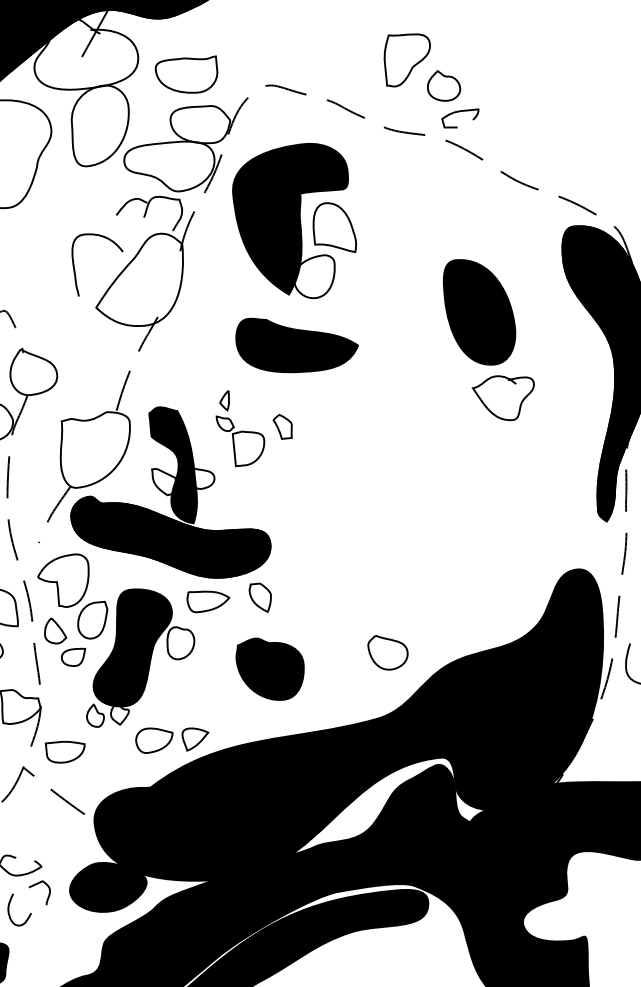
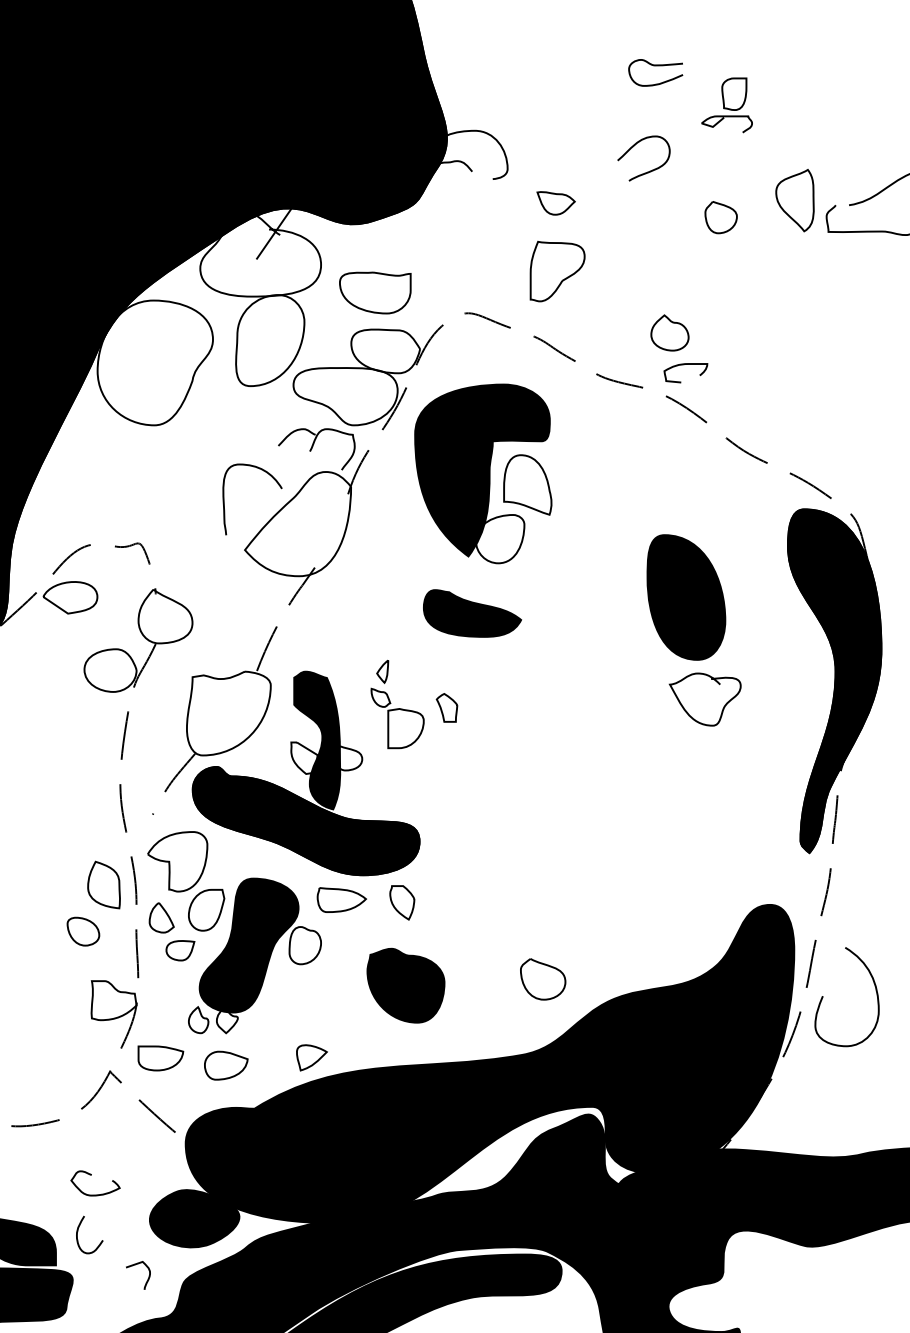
part: (407, 59) -> (557, 271), moved
part: (297, 343) -> (472, 613), size x0.7
part: (154, 739) -> (226, 1065), moved
curve: (48, 895) -> (147, 1278), moved

